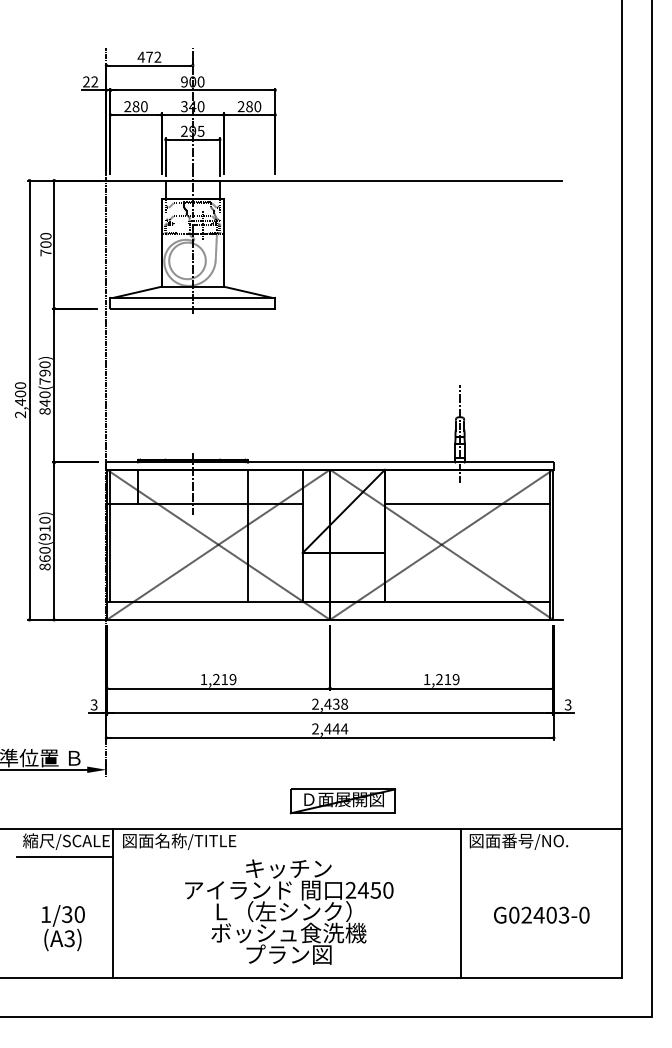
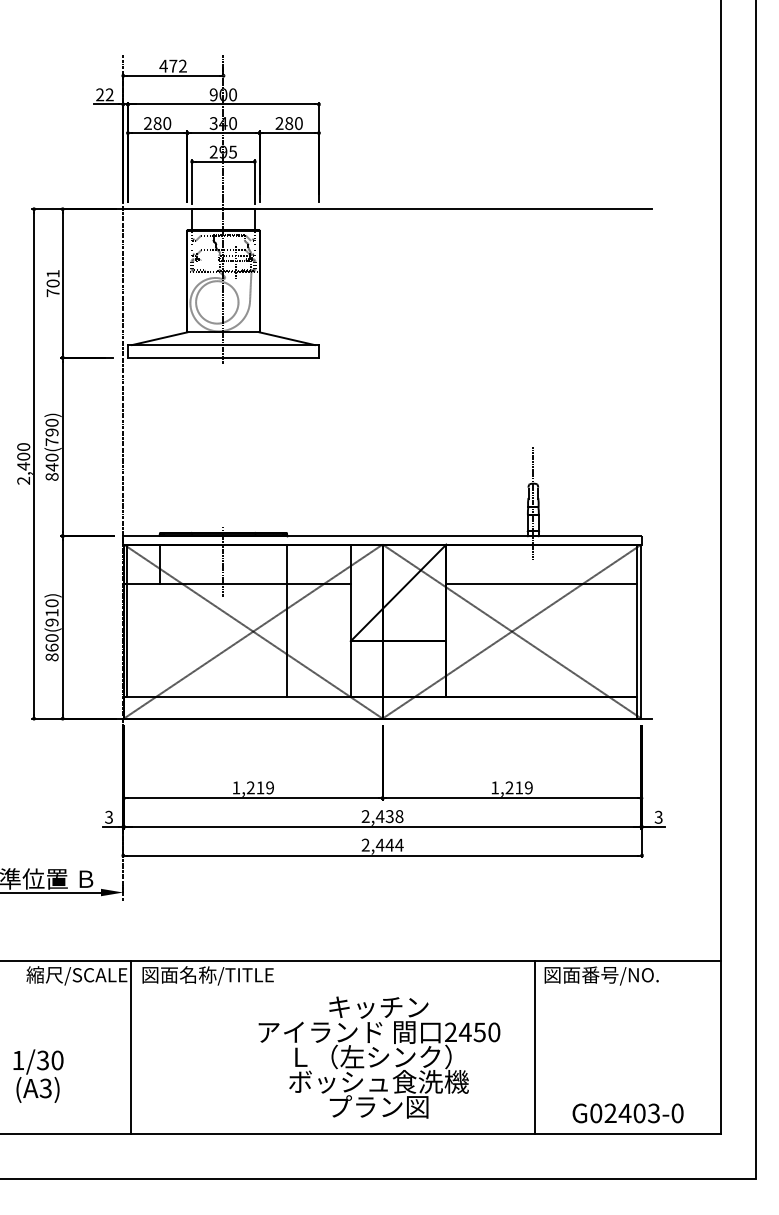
text: (45, 236) -> (52, 274), 700 -> 701
part: (343, 801) -> (398, 929), removed
line: (64, 856) -> (74, 993), removed
text: (289, 911) -> (379, 1056), moved
text: (541, 914) -> (627, 1112), moved
text: (62, 928) -> (37, 1076), moved

